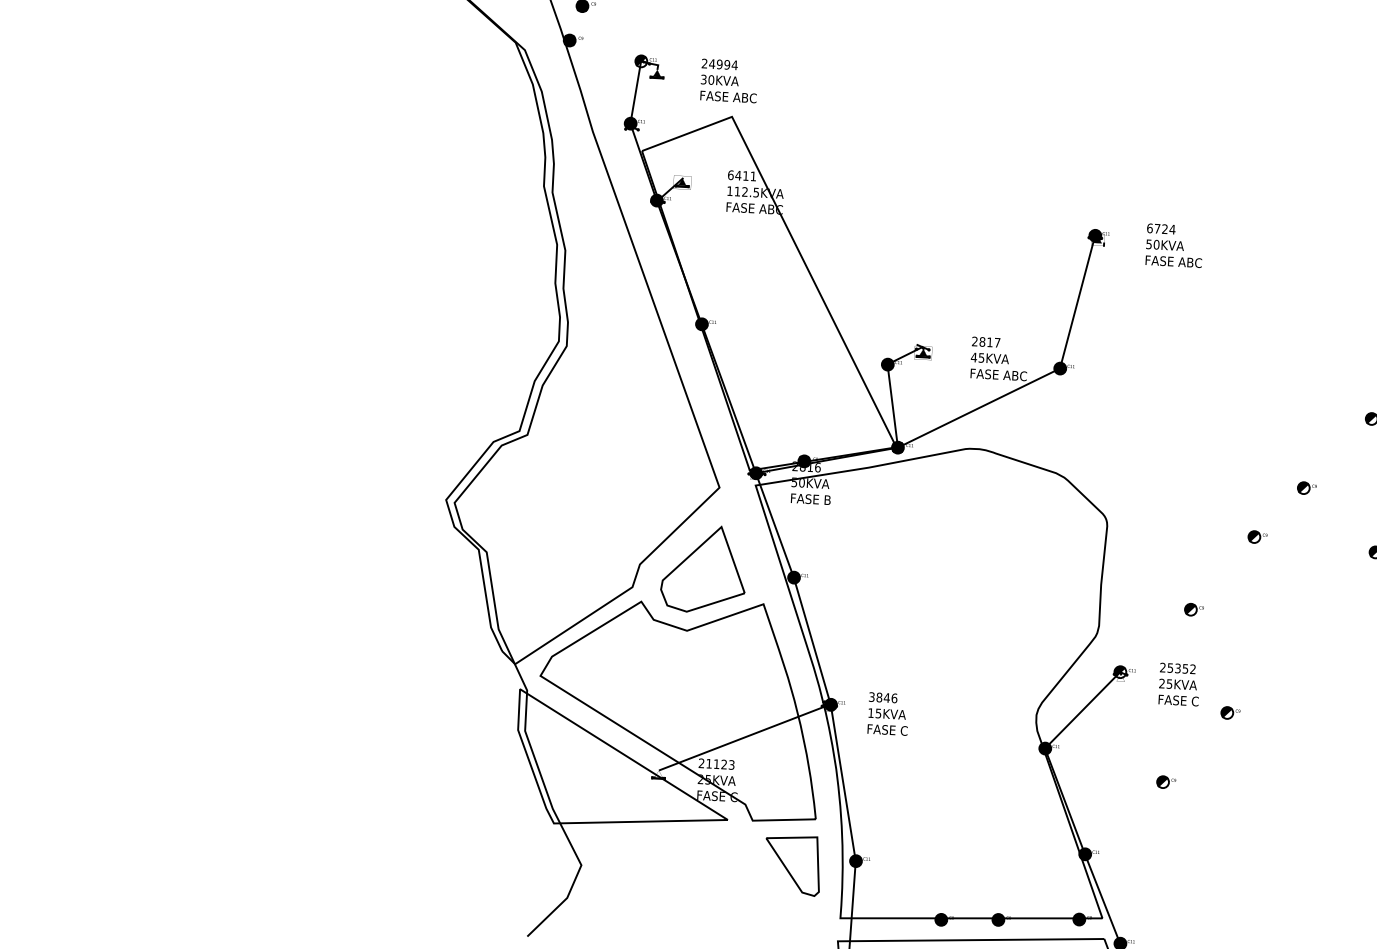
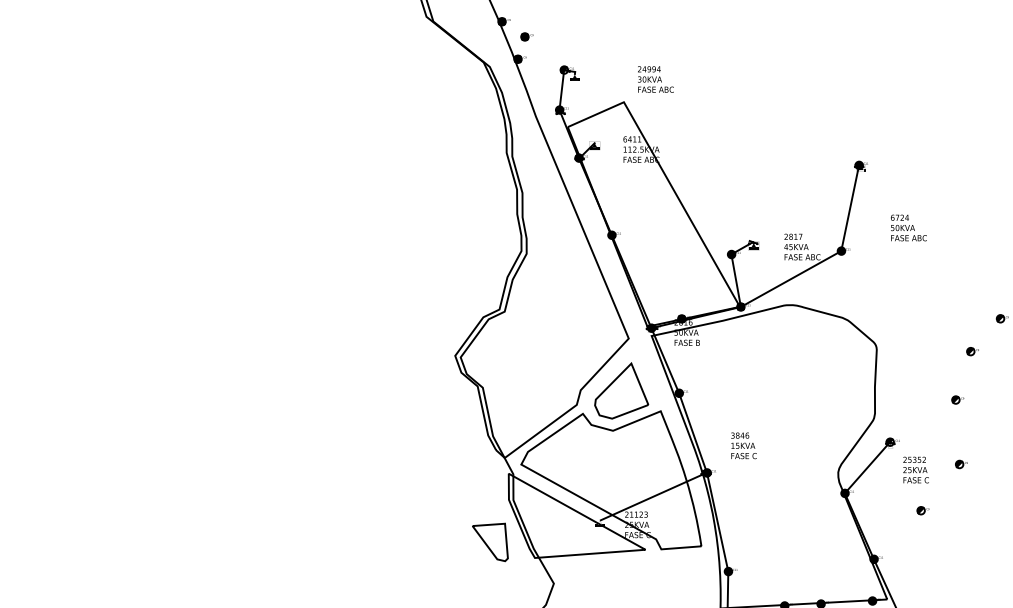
text: (728, 80) -> (655, 79), moved
text: (1173, 244) -> (908, 227), moved
part: (1193, 609) -> (957, 399), moved
text: (1178, 683) -> (915, 469), moved
text: (887, 713) -> (743, 445), moved
part: (792, 865) -> (490, 542), moved

